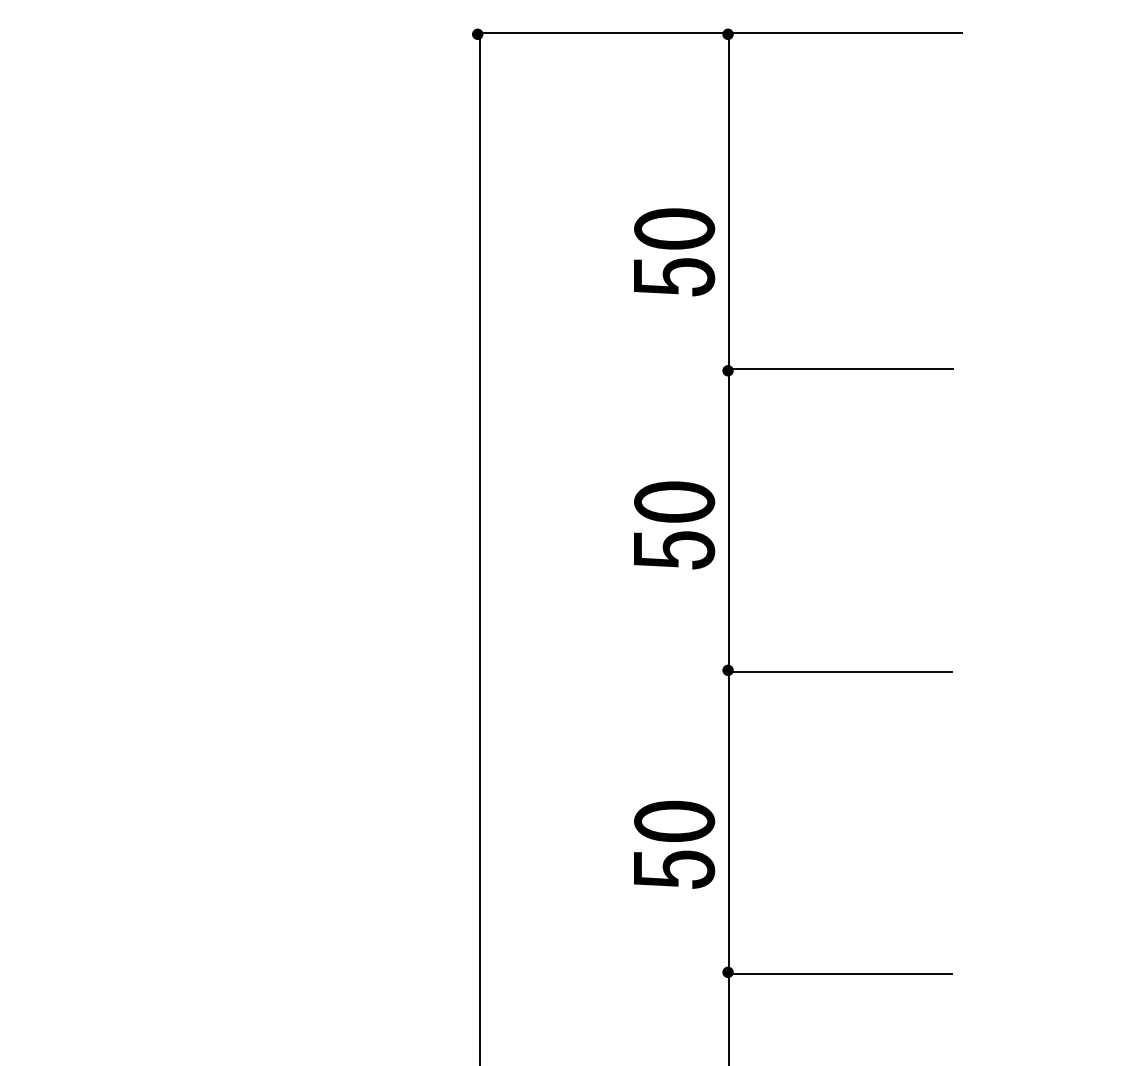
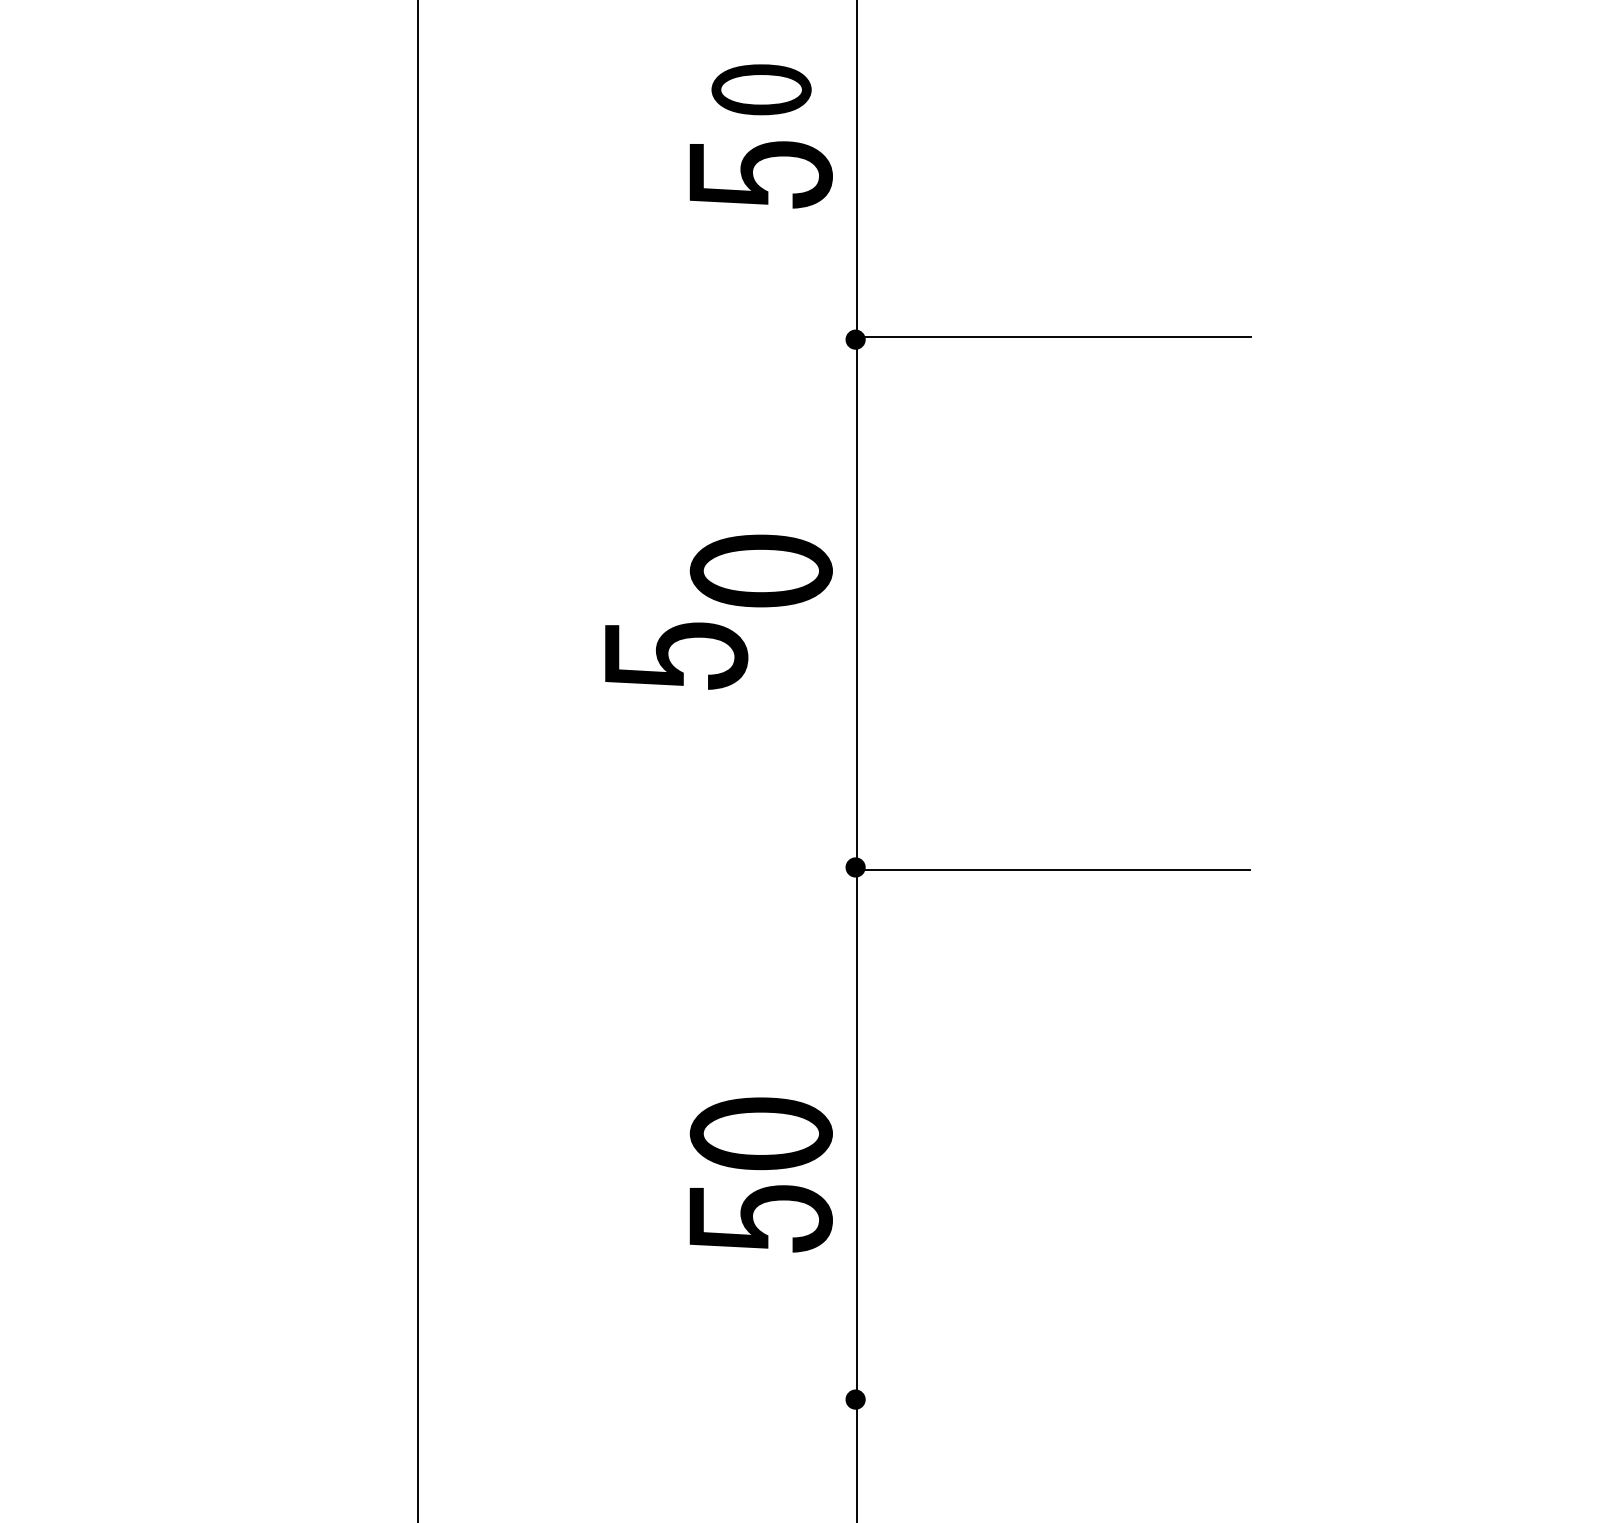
part: (674, 228) -> (761, 88), size x0.7
part: (674, 550) -> (676, 656), moved
line: (840, 973) -> (1053, 1401), removed

